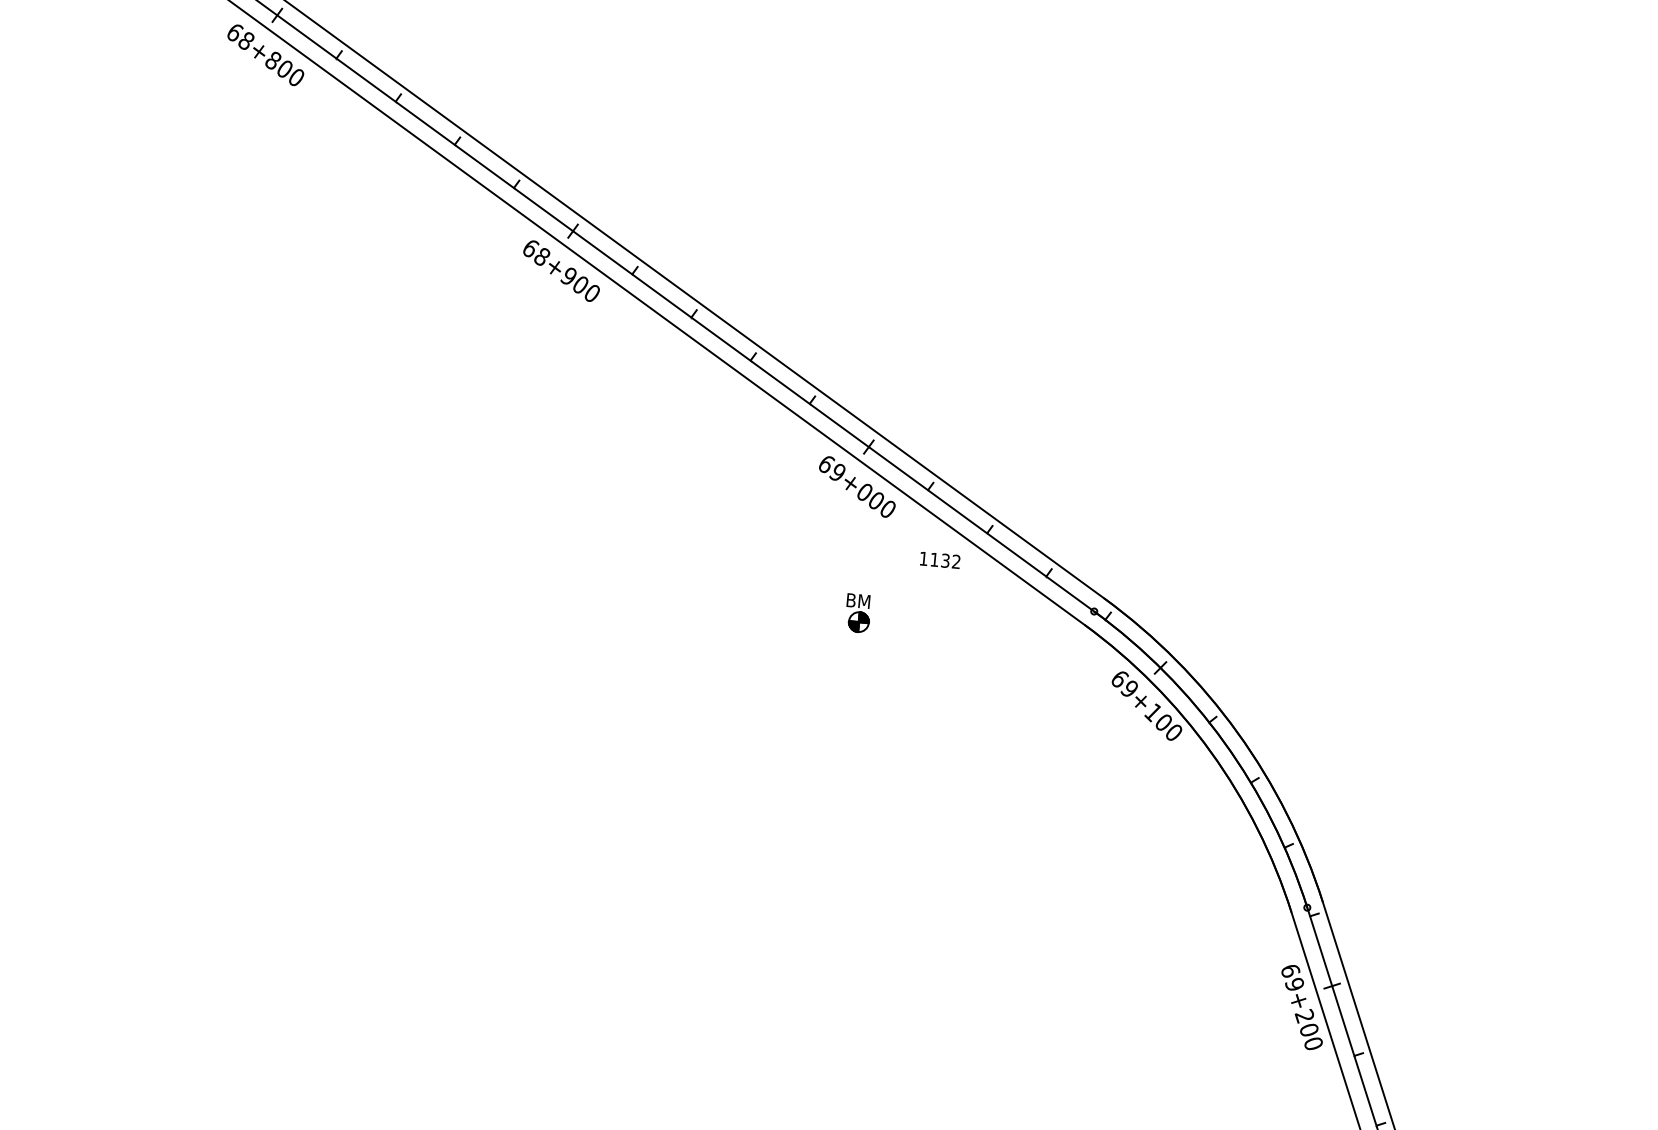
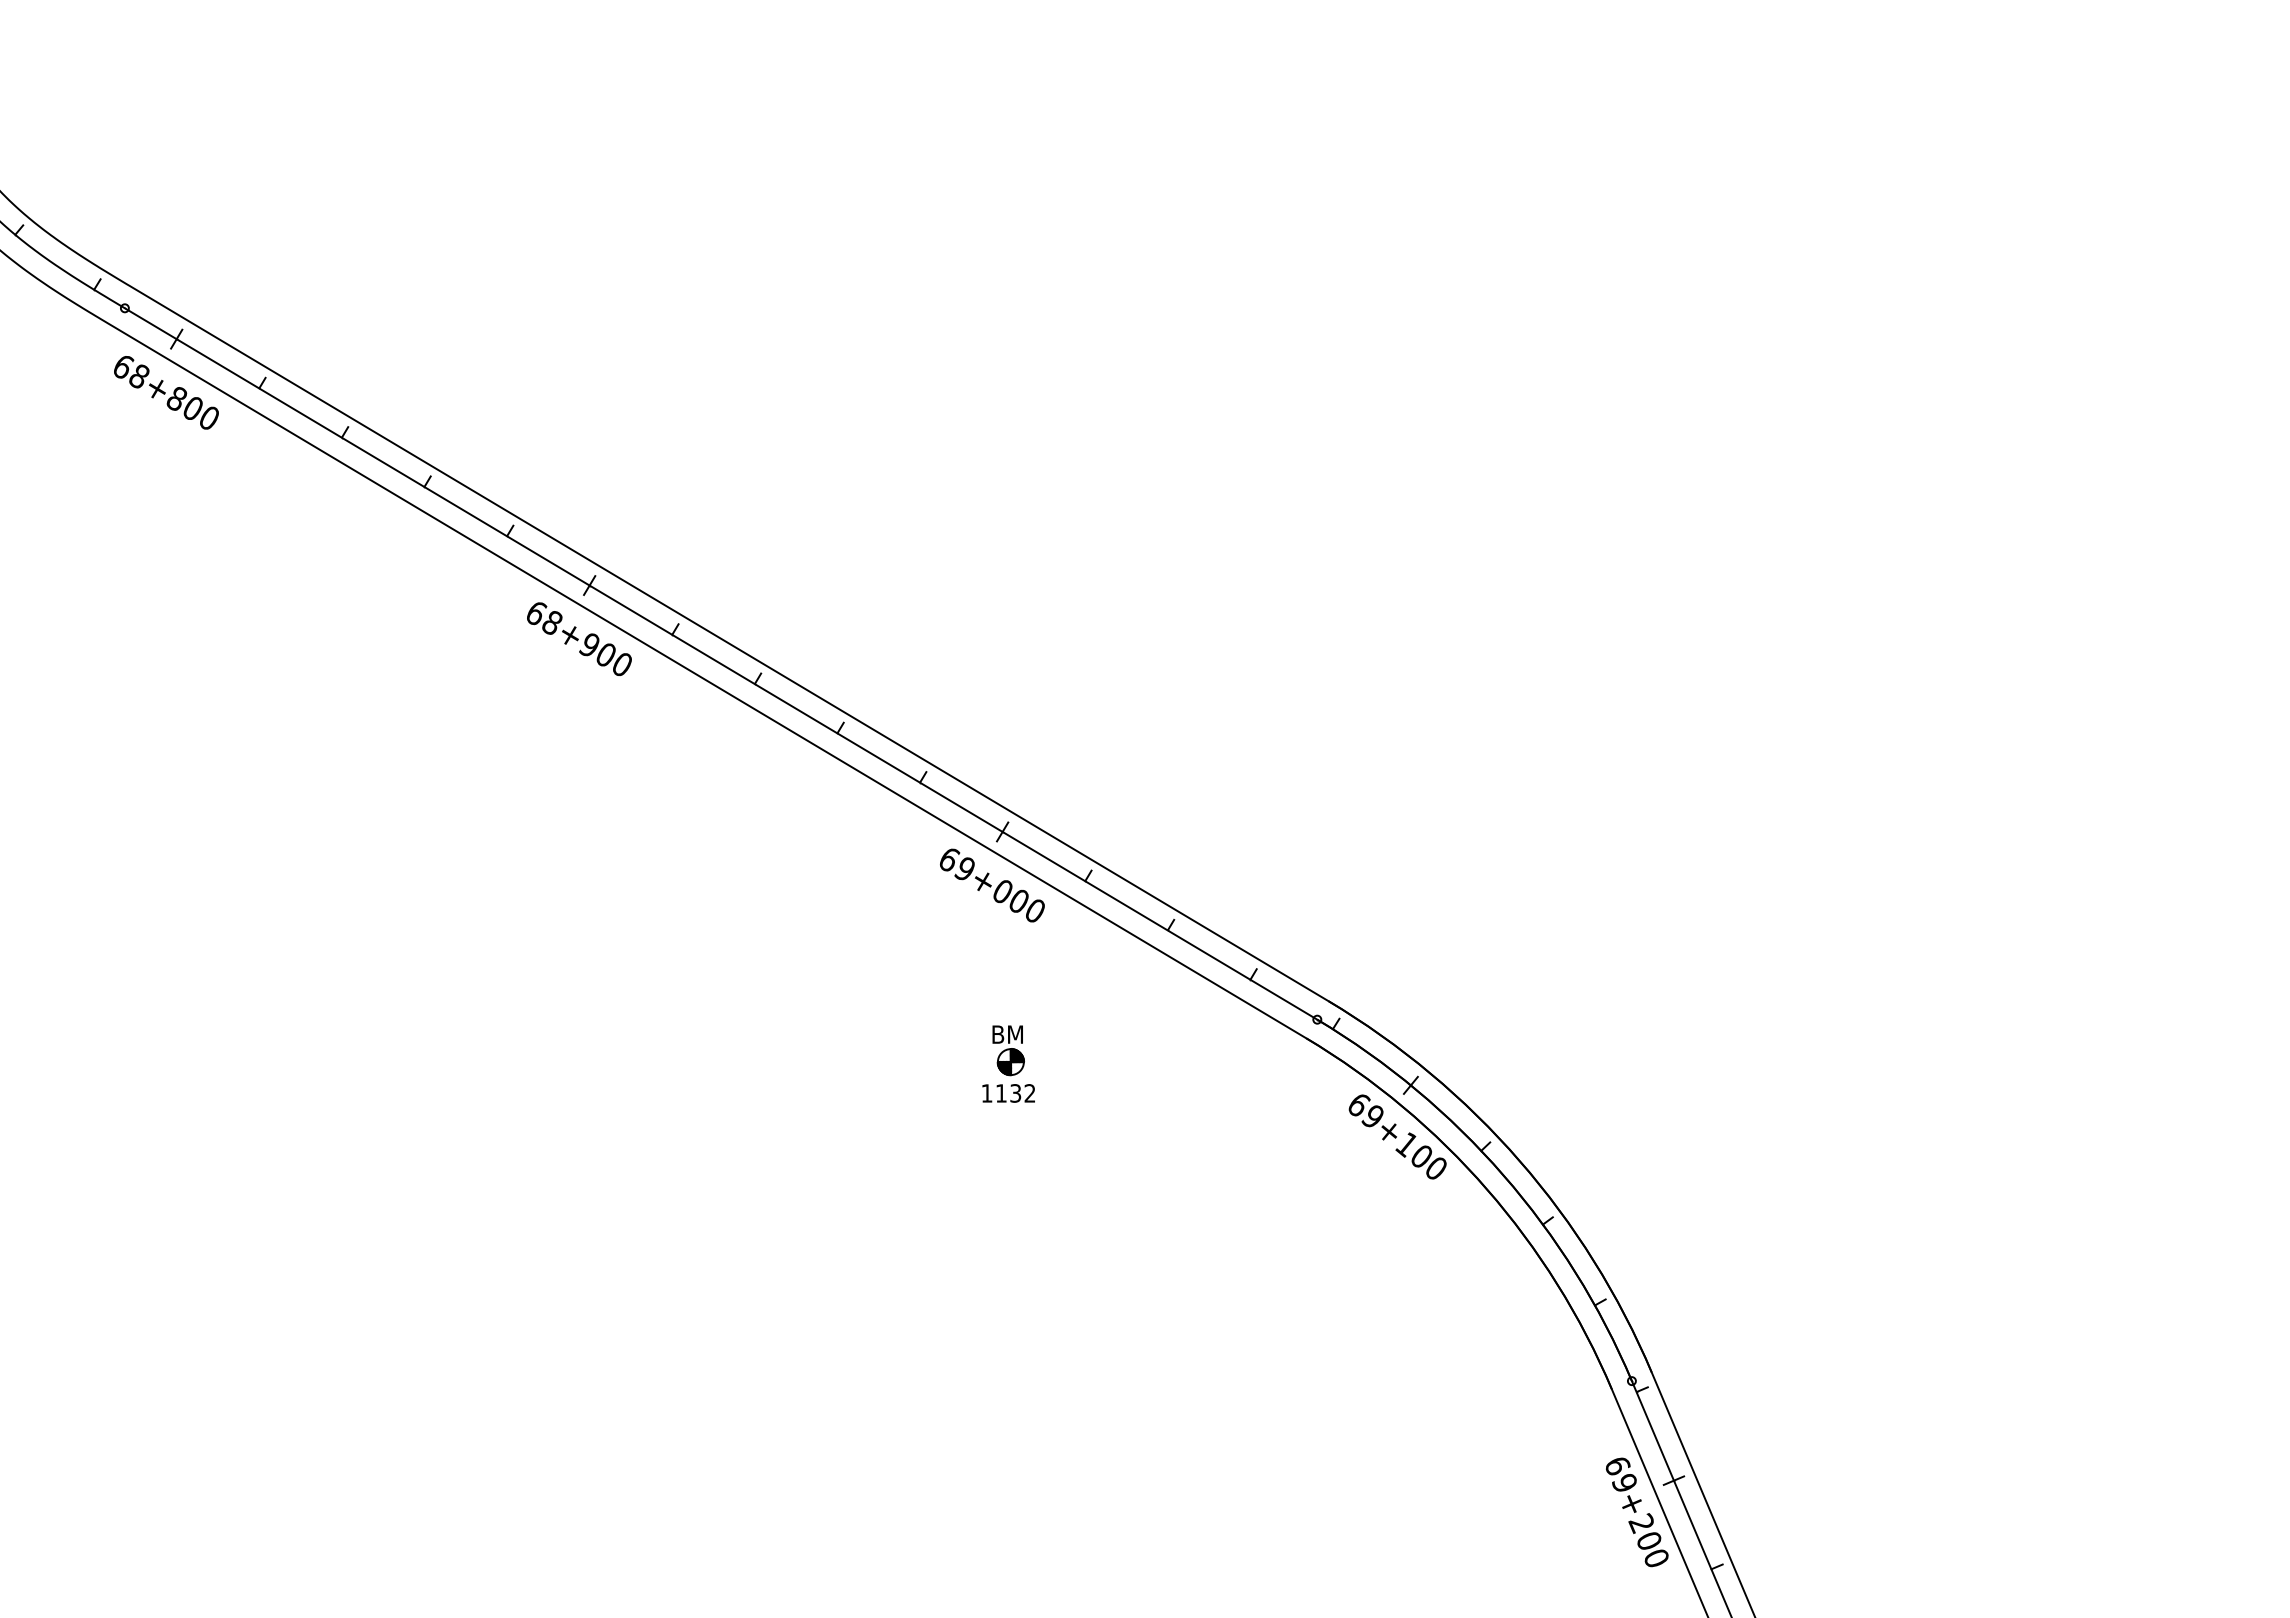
text: (940, 560) -> (1008, 1093), moved

